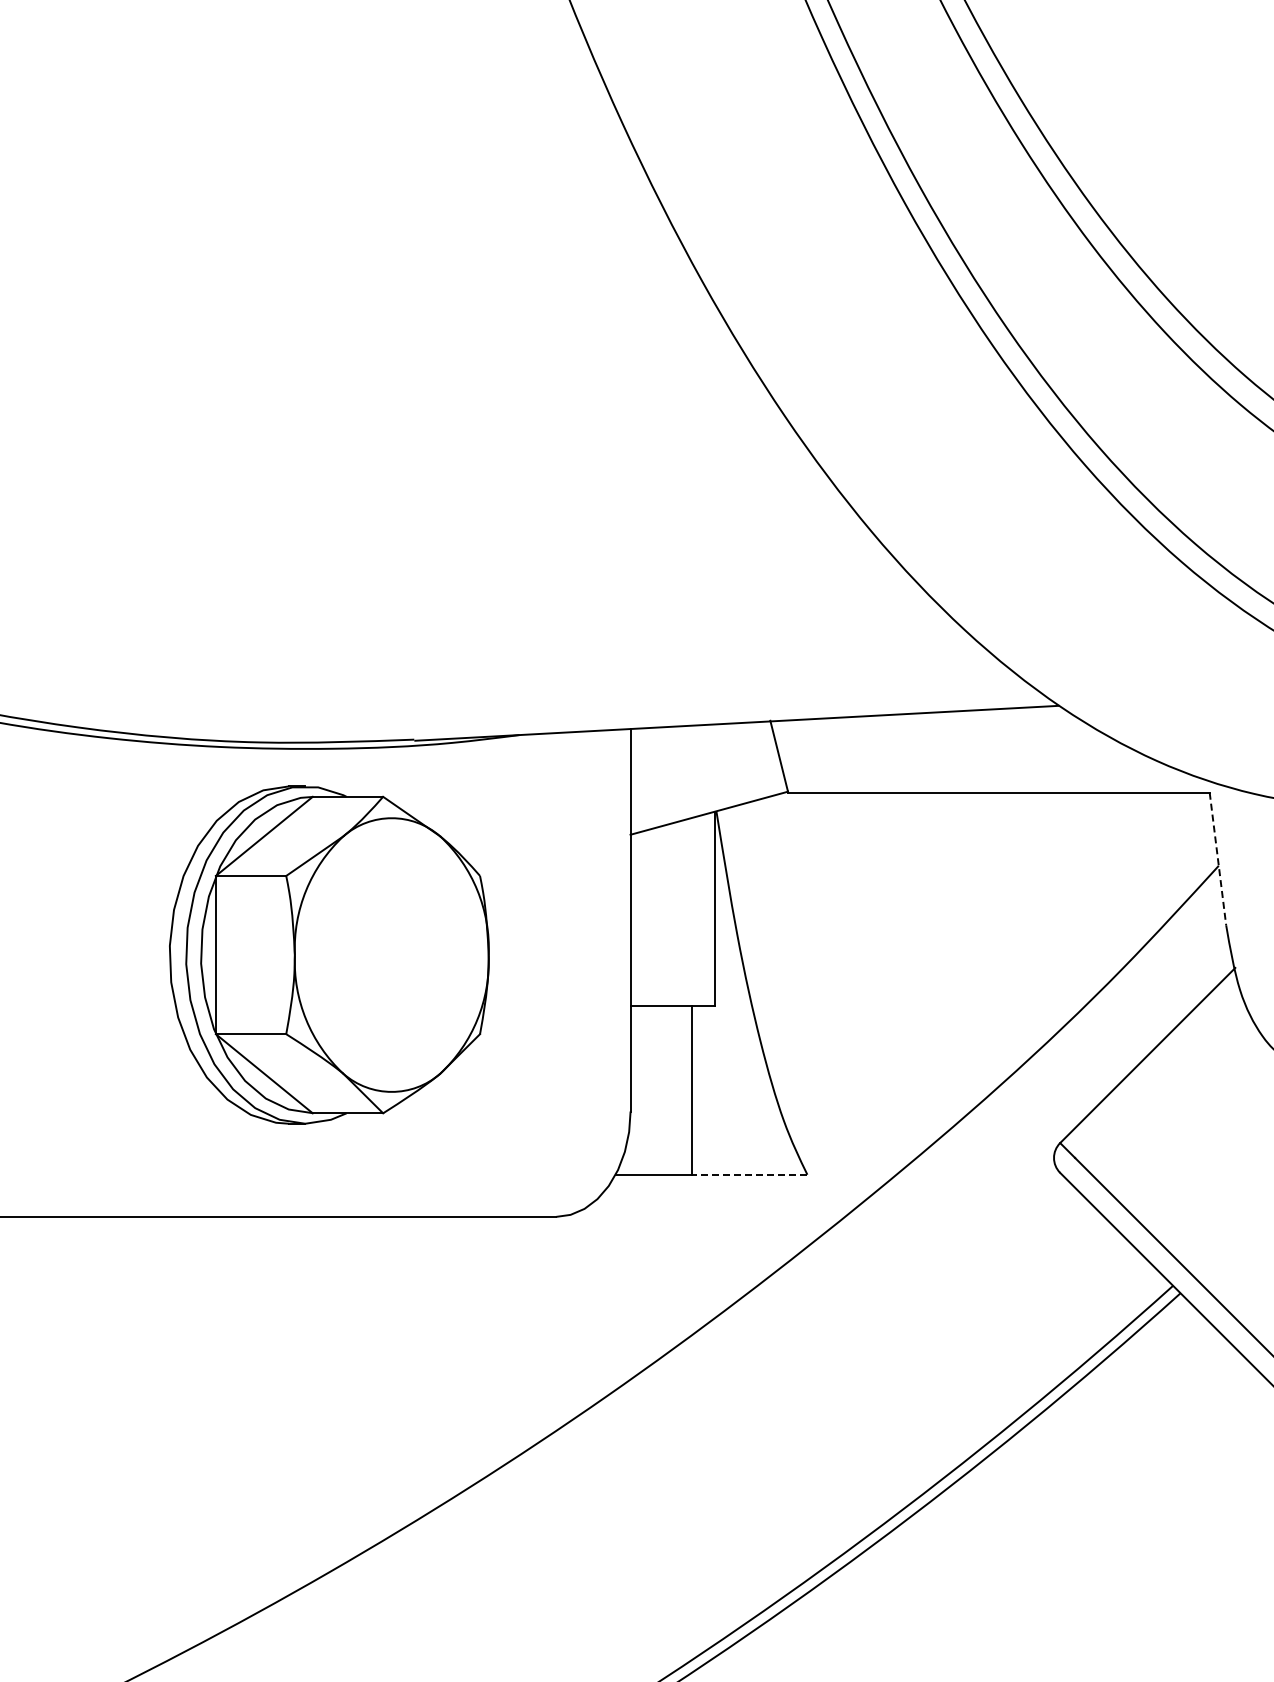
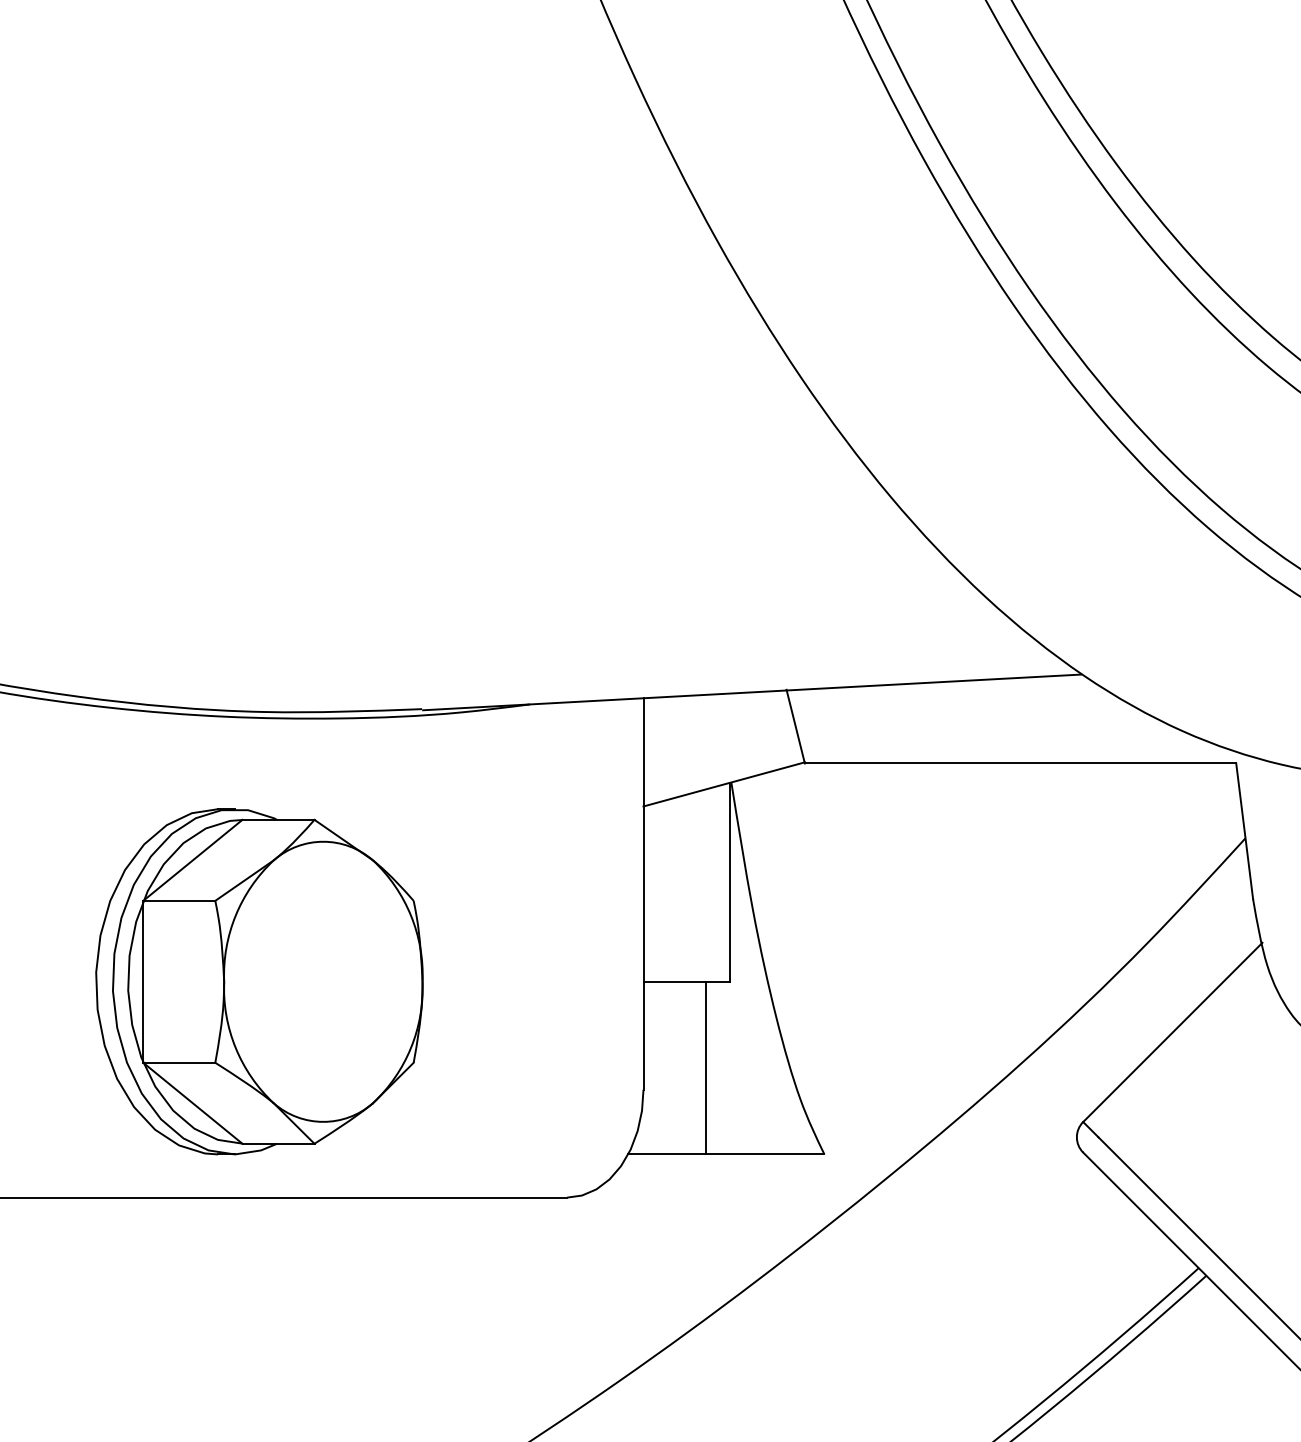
line: (1217, 859) -> (1244, 831), dashed -> solid
part: (329, 954) -> (259, 981), moved
line: (749, 1174) -> (765, 1154), dashed -> solid

